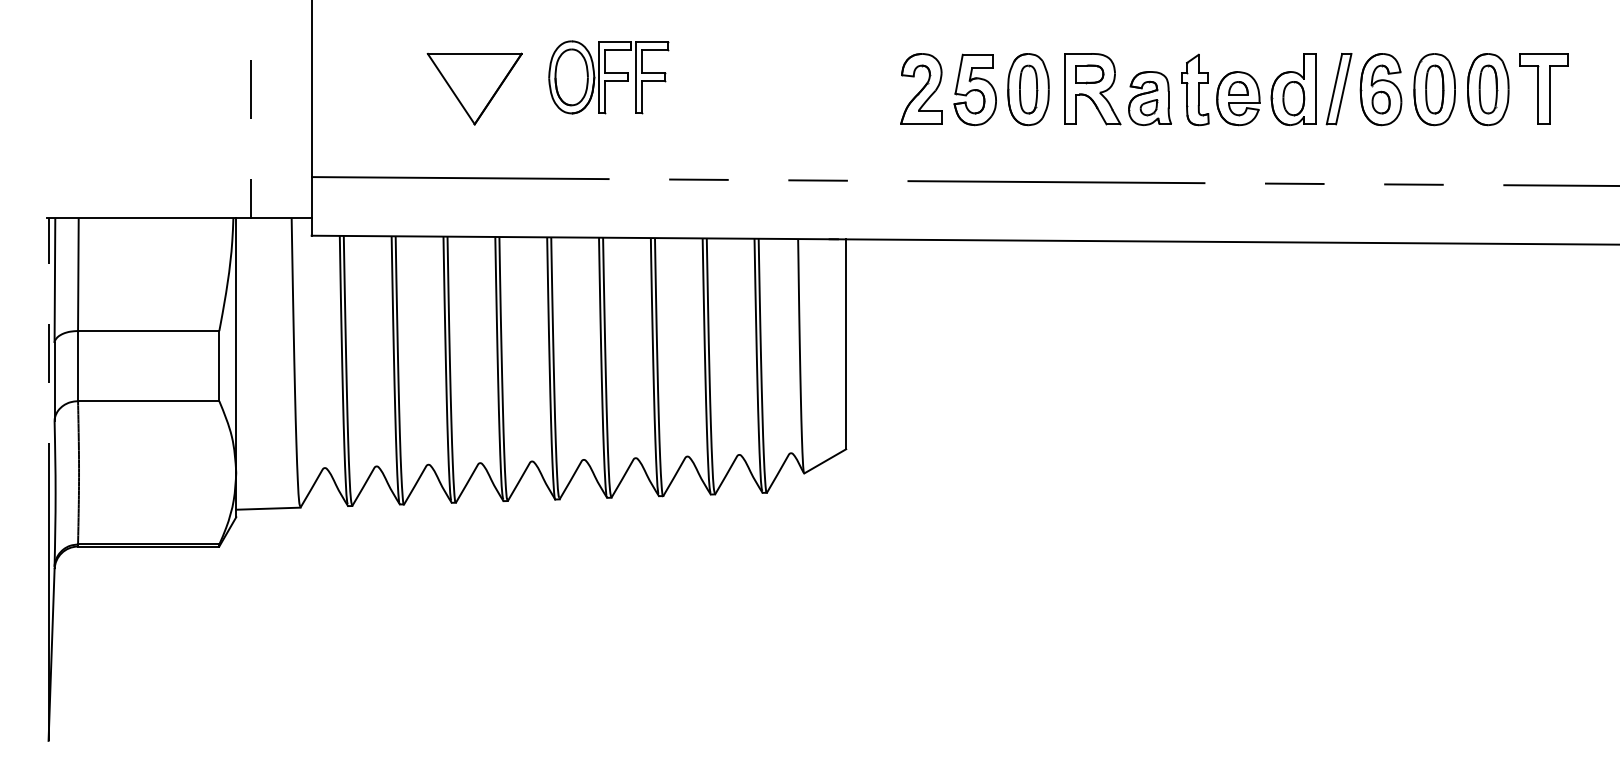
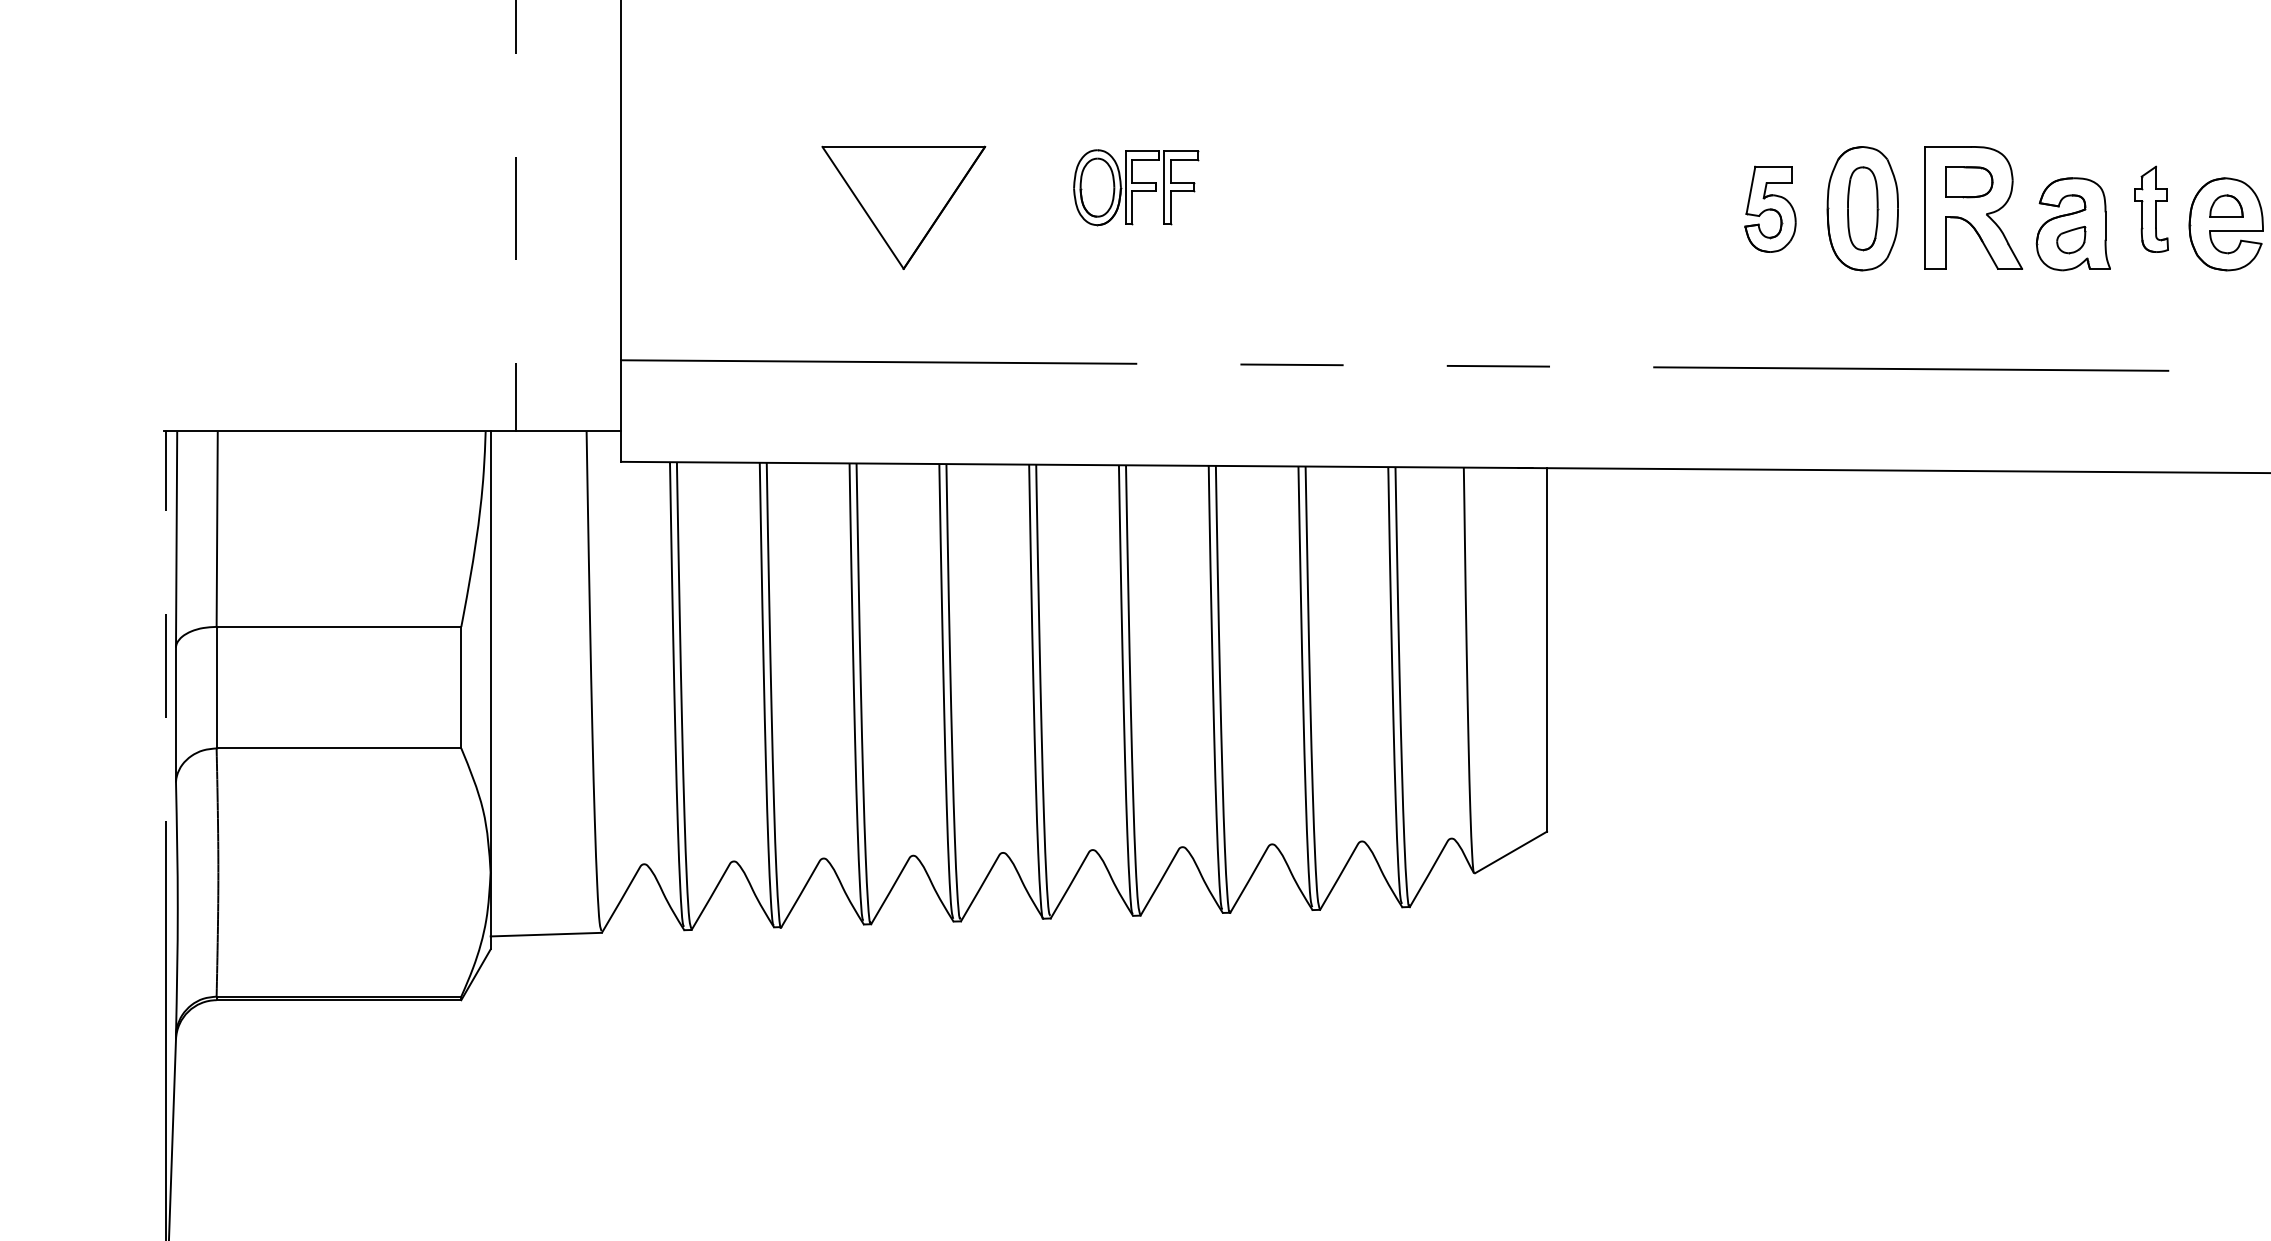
part: (608, 77) -> (1135, 187), size x0.6
part: (921, 88) -> (1677, 206), removed
part: (974, 89) -> (1769, 208), size x0.7
part: (1195, 89) -> (2152, 208), size x0.7

